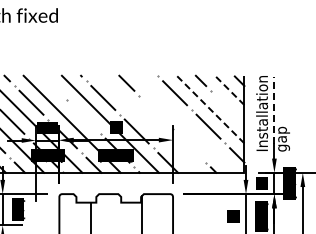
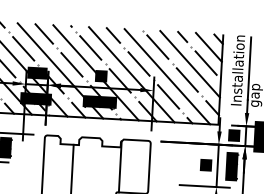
line: (52, 85) -> (44, 33), added
line: (229, 90) -> (208, 47), dashed -> solid
line: (227, 107) -> (205, 63), added
line: (210, 109) -> (190, 64), dashed -> solid
line: (274, 110) -> (249, 68), dashed -> solid
line: (155, 112) -> (138, 64), added
line: (84, 117) -> (72, 65), added
line: (148, 123) -> (131, 74), added
line: (186, 123) -> (166, 75), added
line: (189, 145) -> (168, 96), added

